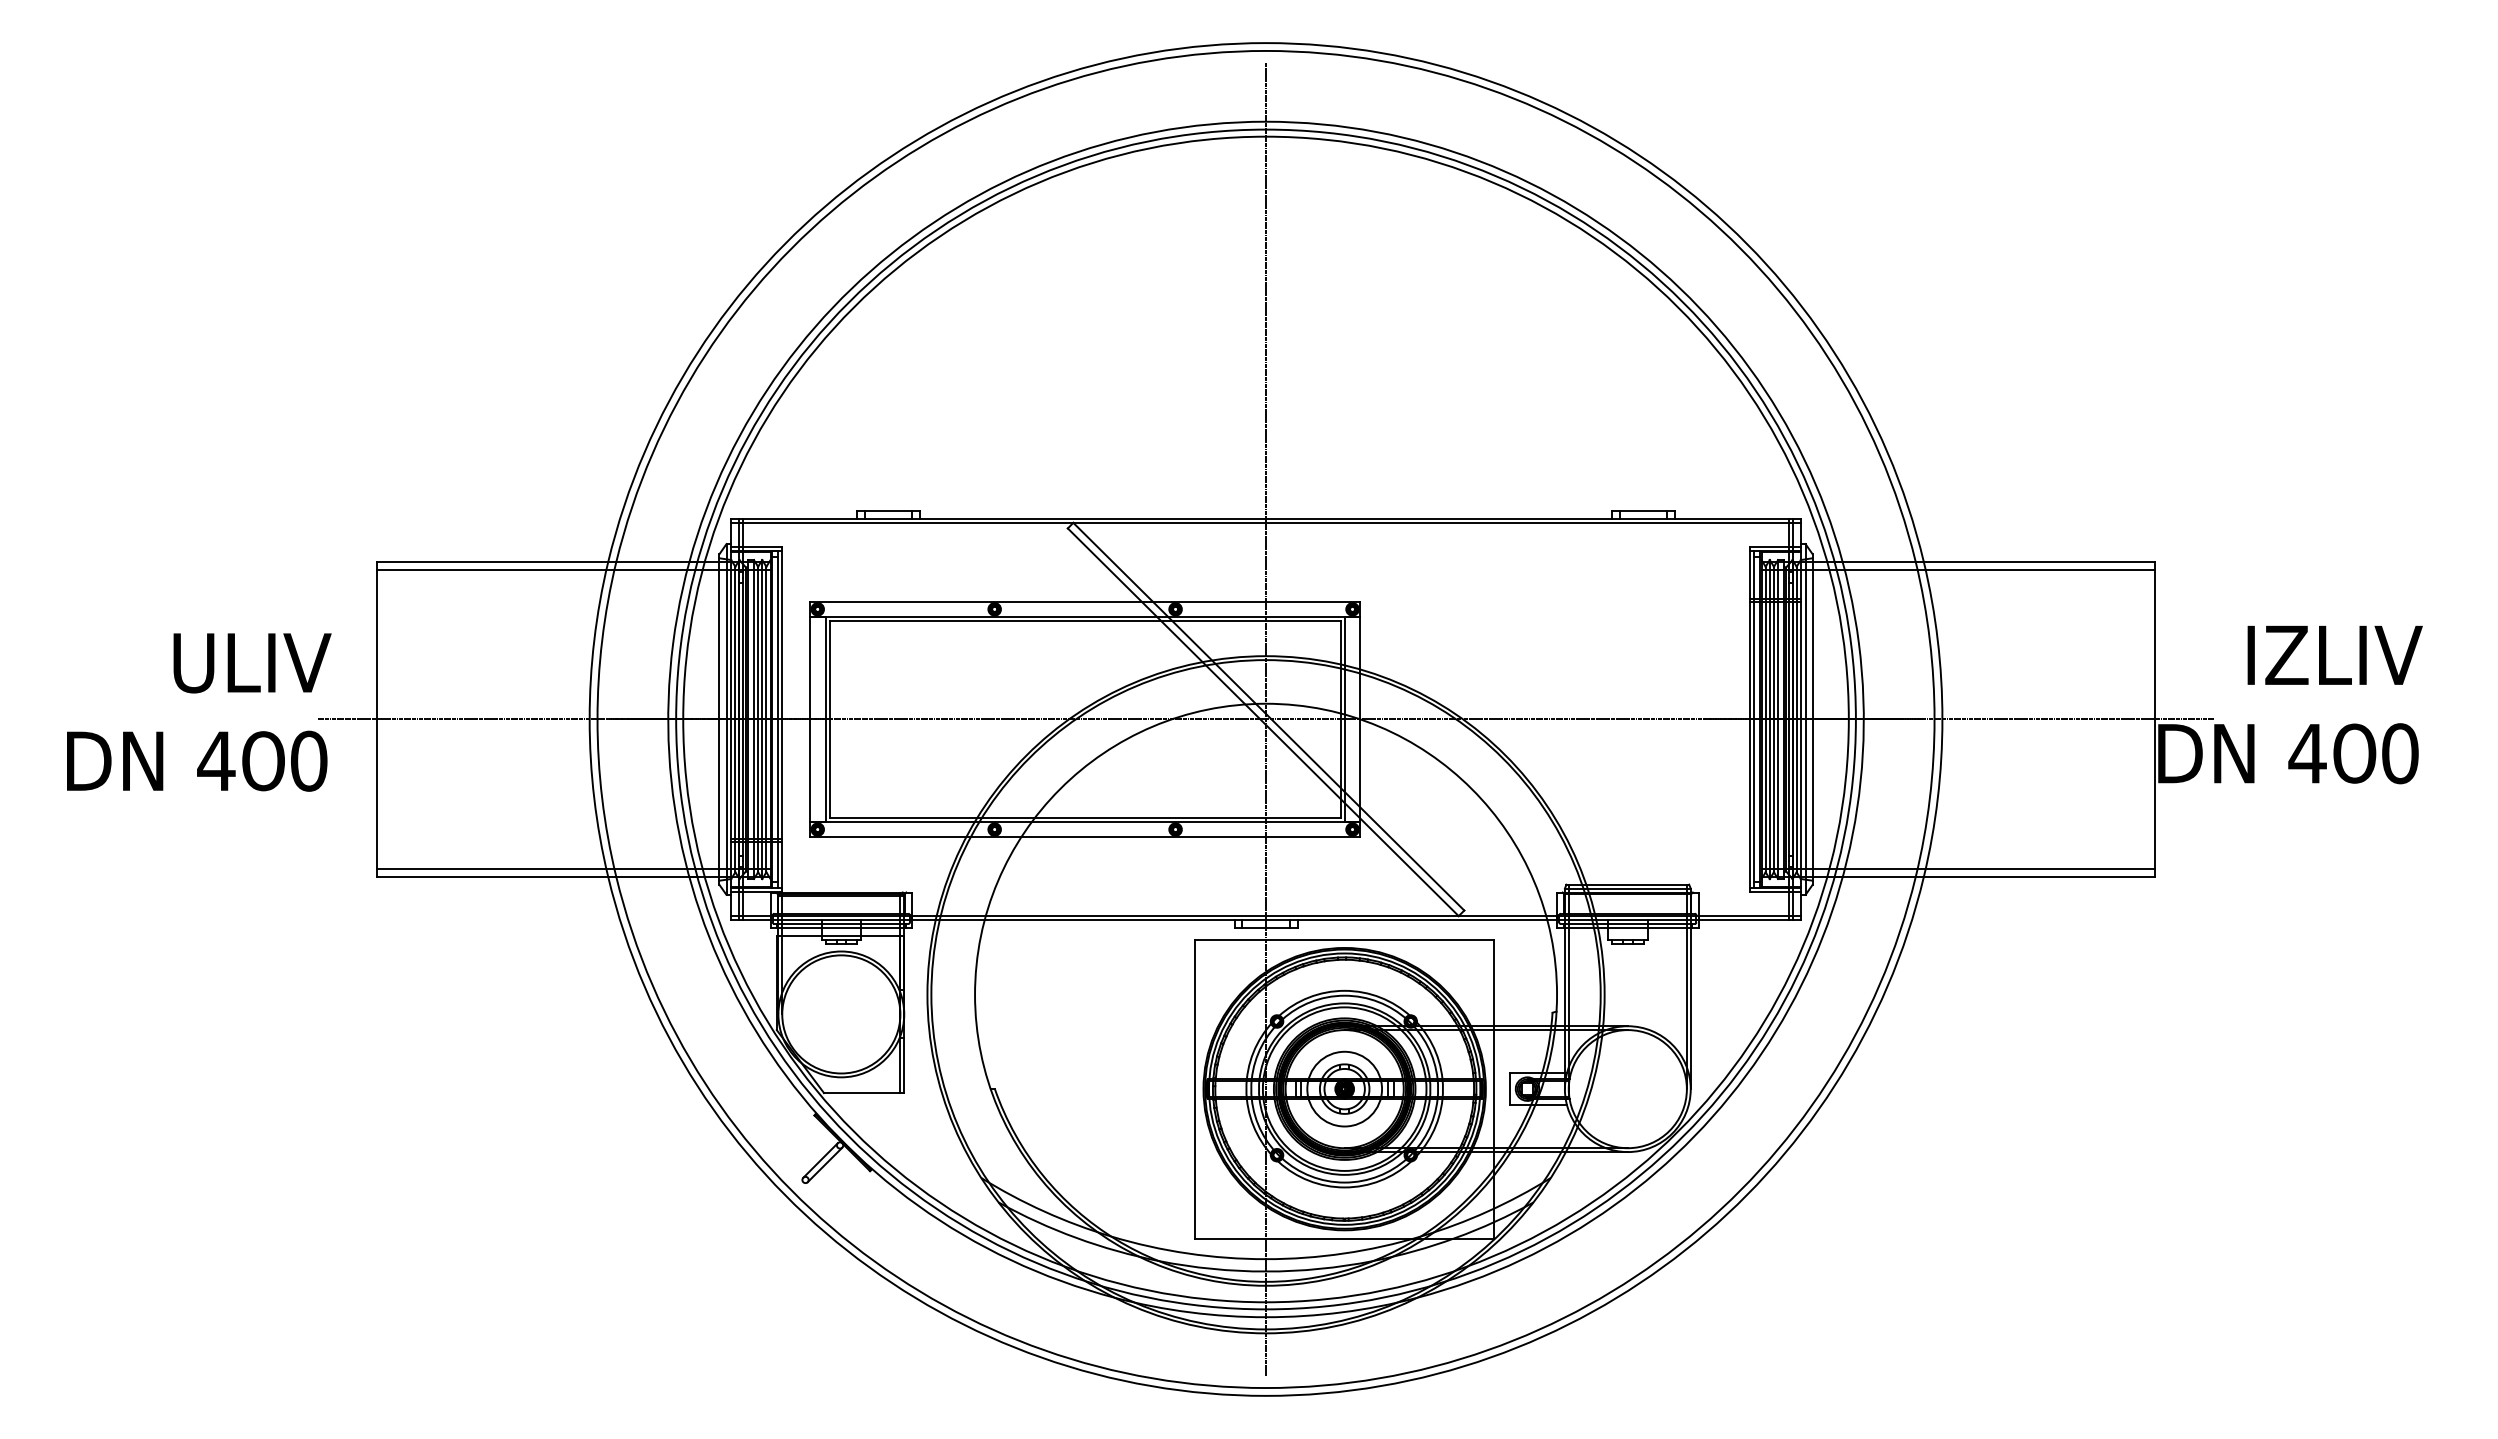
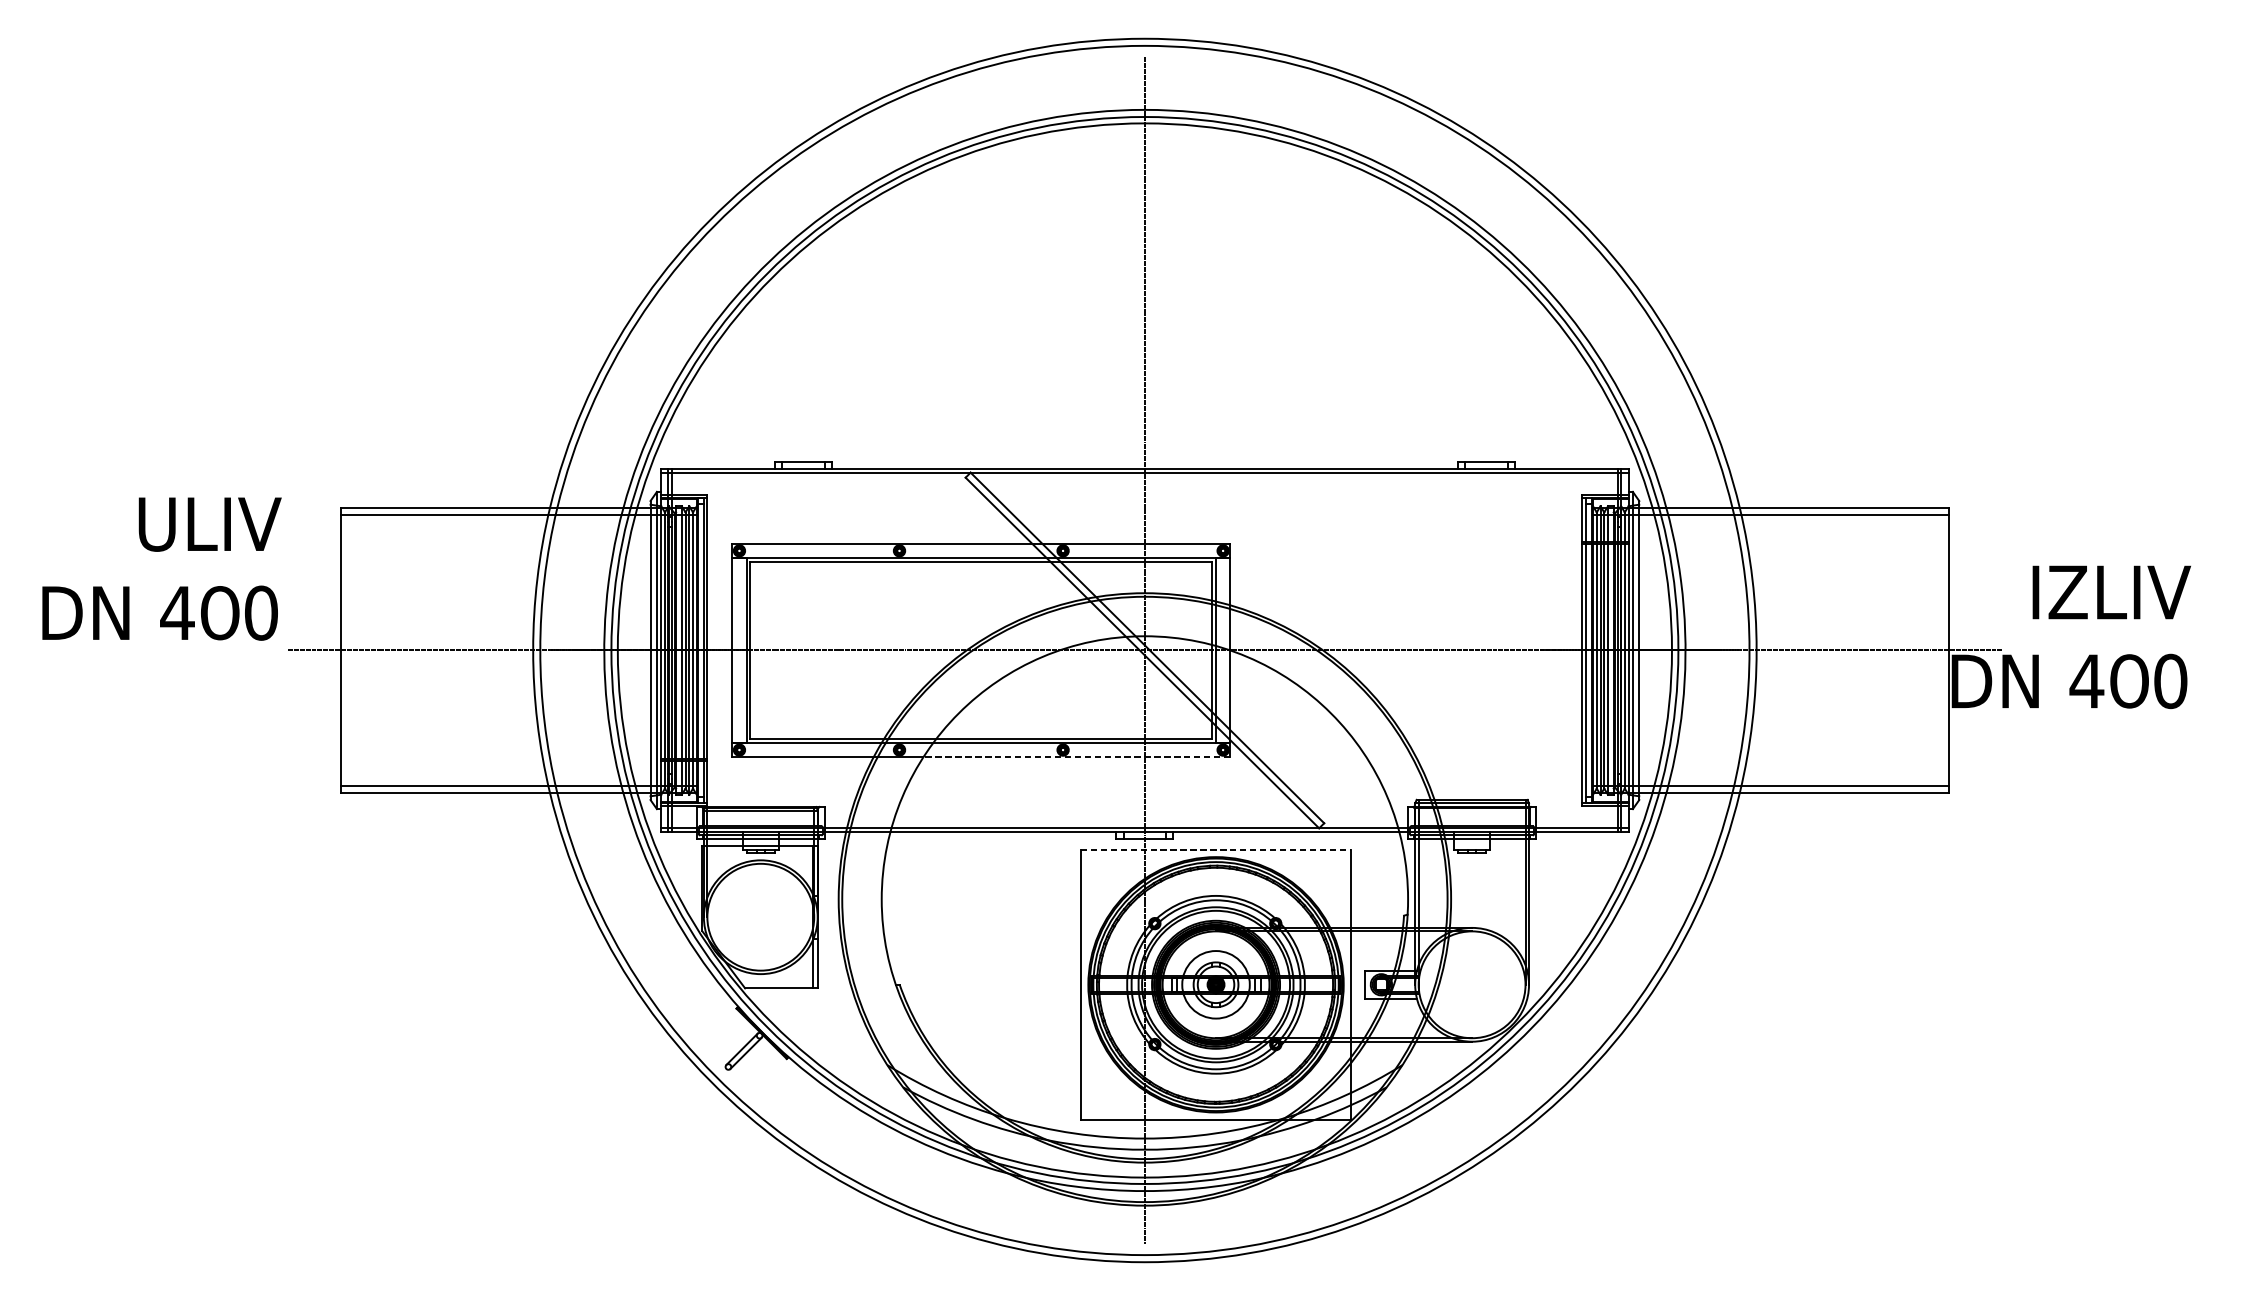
text: (199, 712) -> (162, 569), moved
line: (1190, 837) -> (1076, 757), solid -> dashed
line: (1345, 939) -> (1216, 849), solid -> dashed

